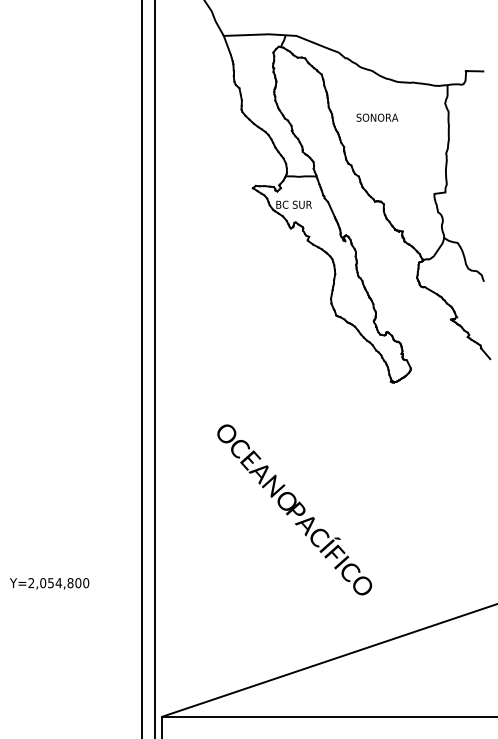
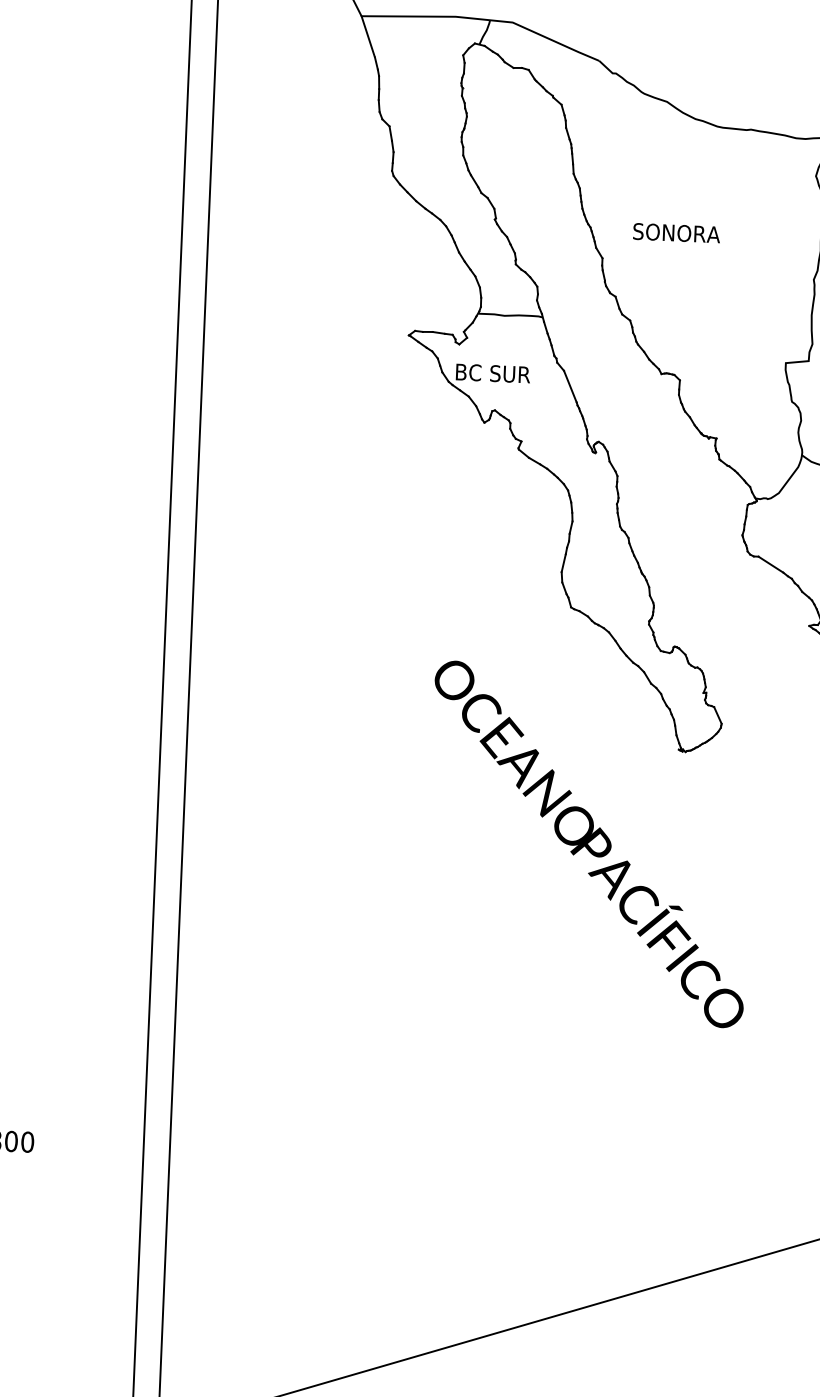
text: (377, 117) -> (676, 232), moved
text: (294, 509) -> (588, 843), moved

